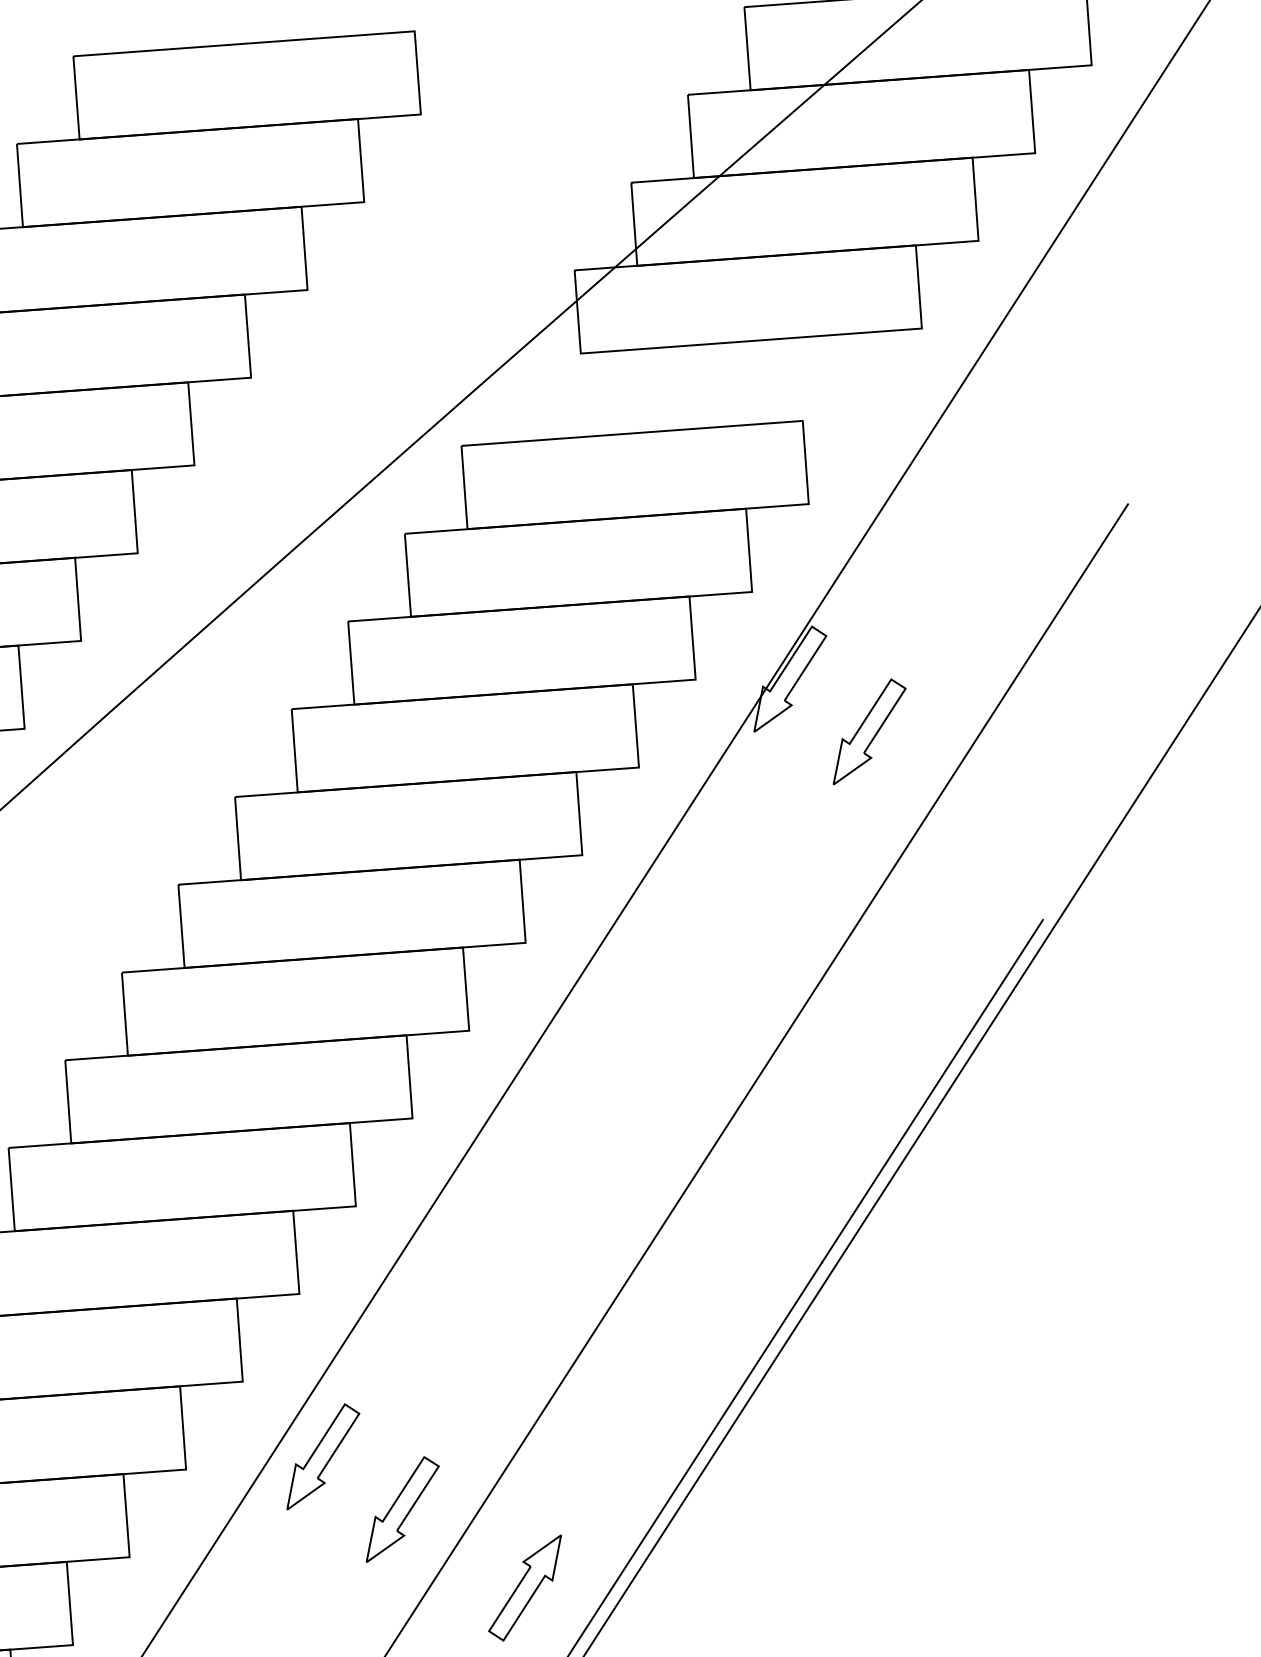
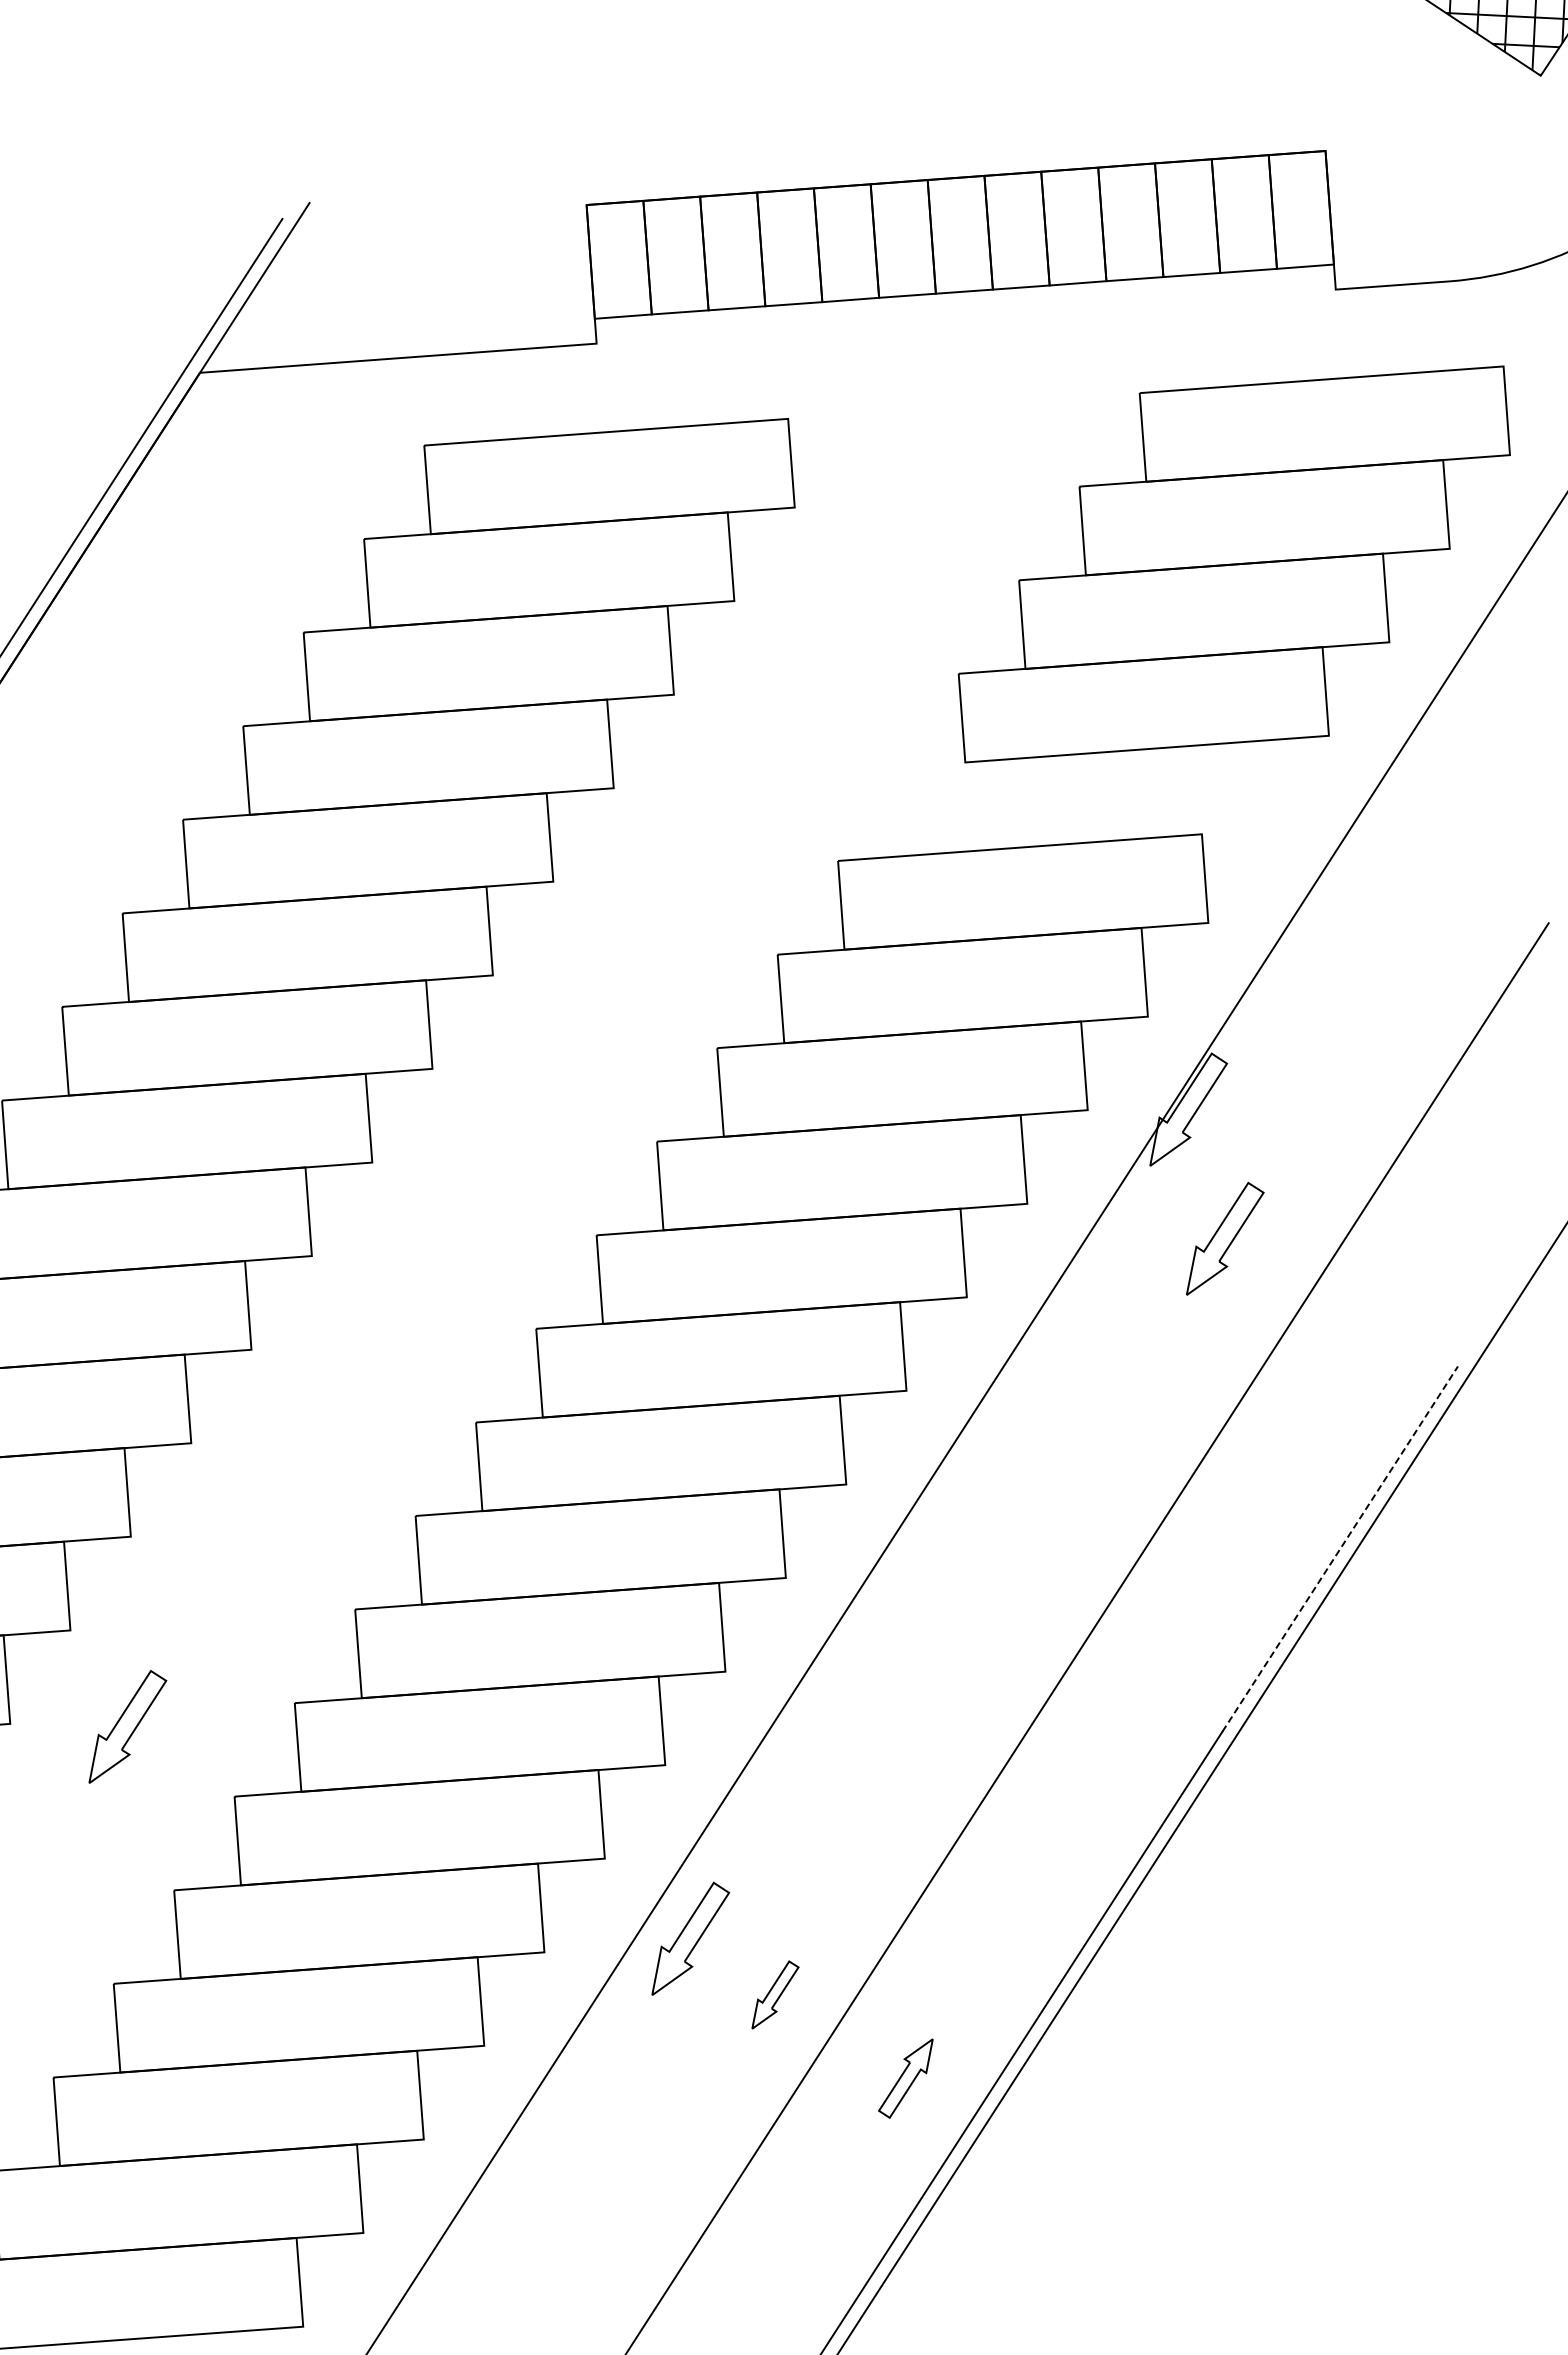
part: (869, 731) -> (1225, 1238), moved
line: (932, 1090) -> (1340, 1548), solid -> dashed
part: (402, 1509) -> (775, 1994), size x0.6
part: (524, 1587) -> (905, 2078), size x0.7

